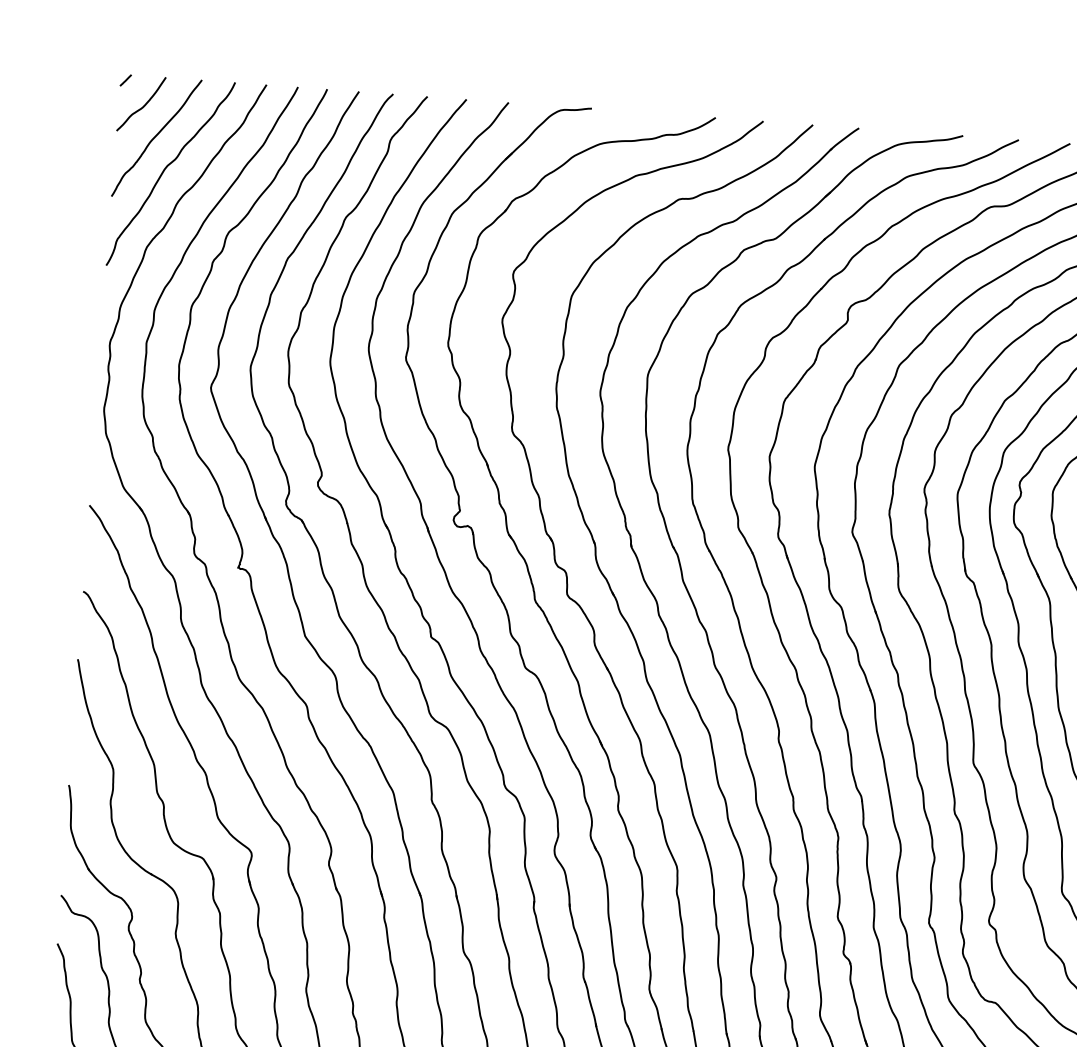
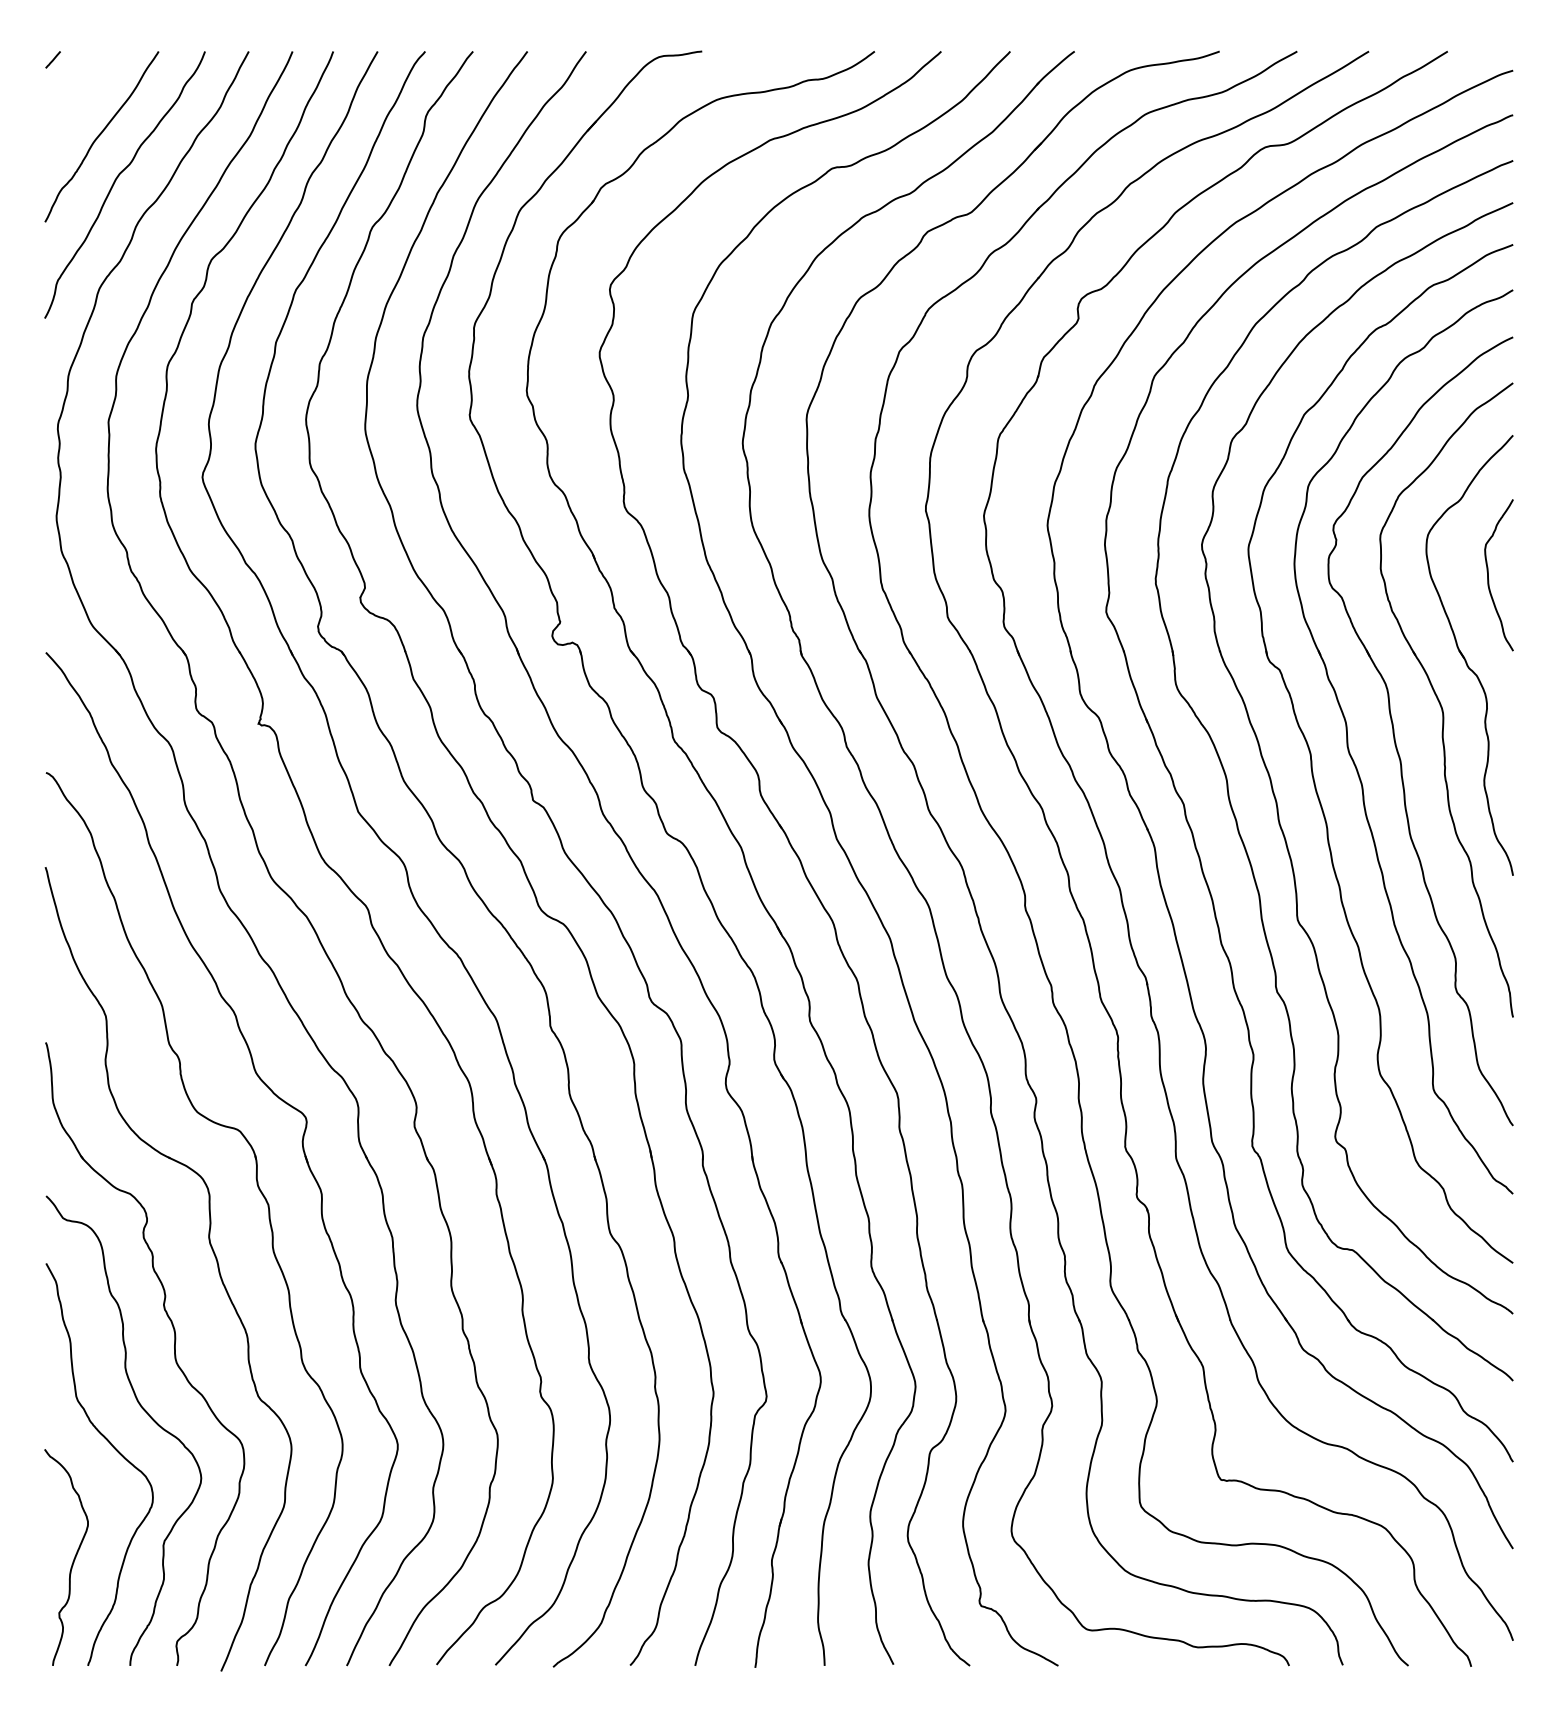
curve: (143, 105) -> (80, 92), removed

